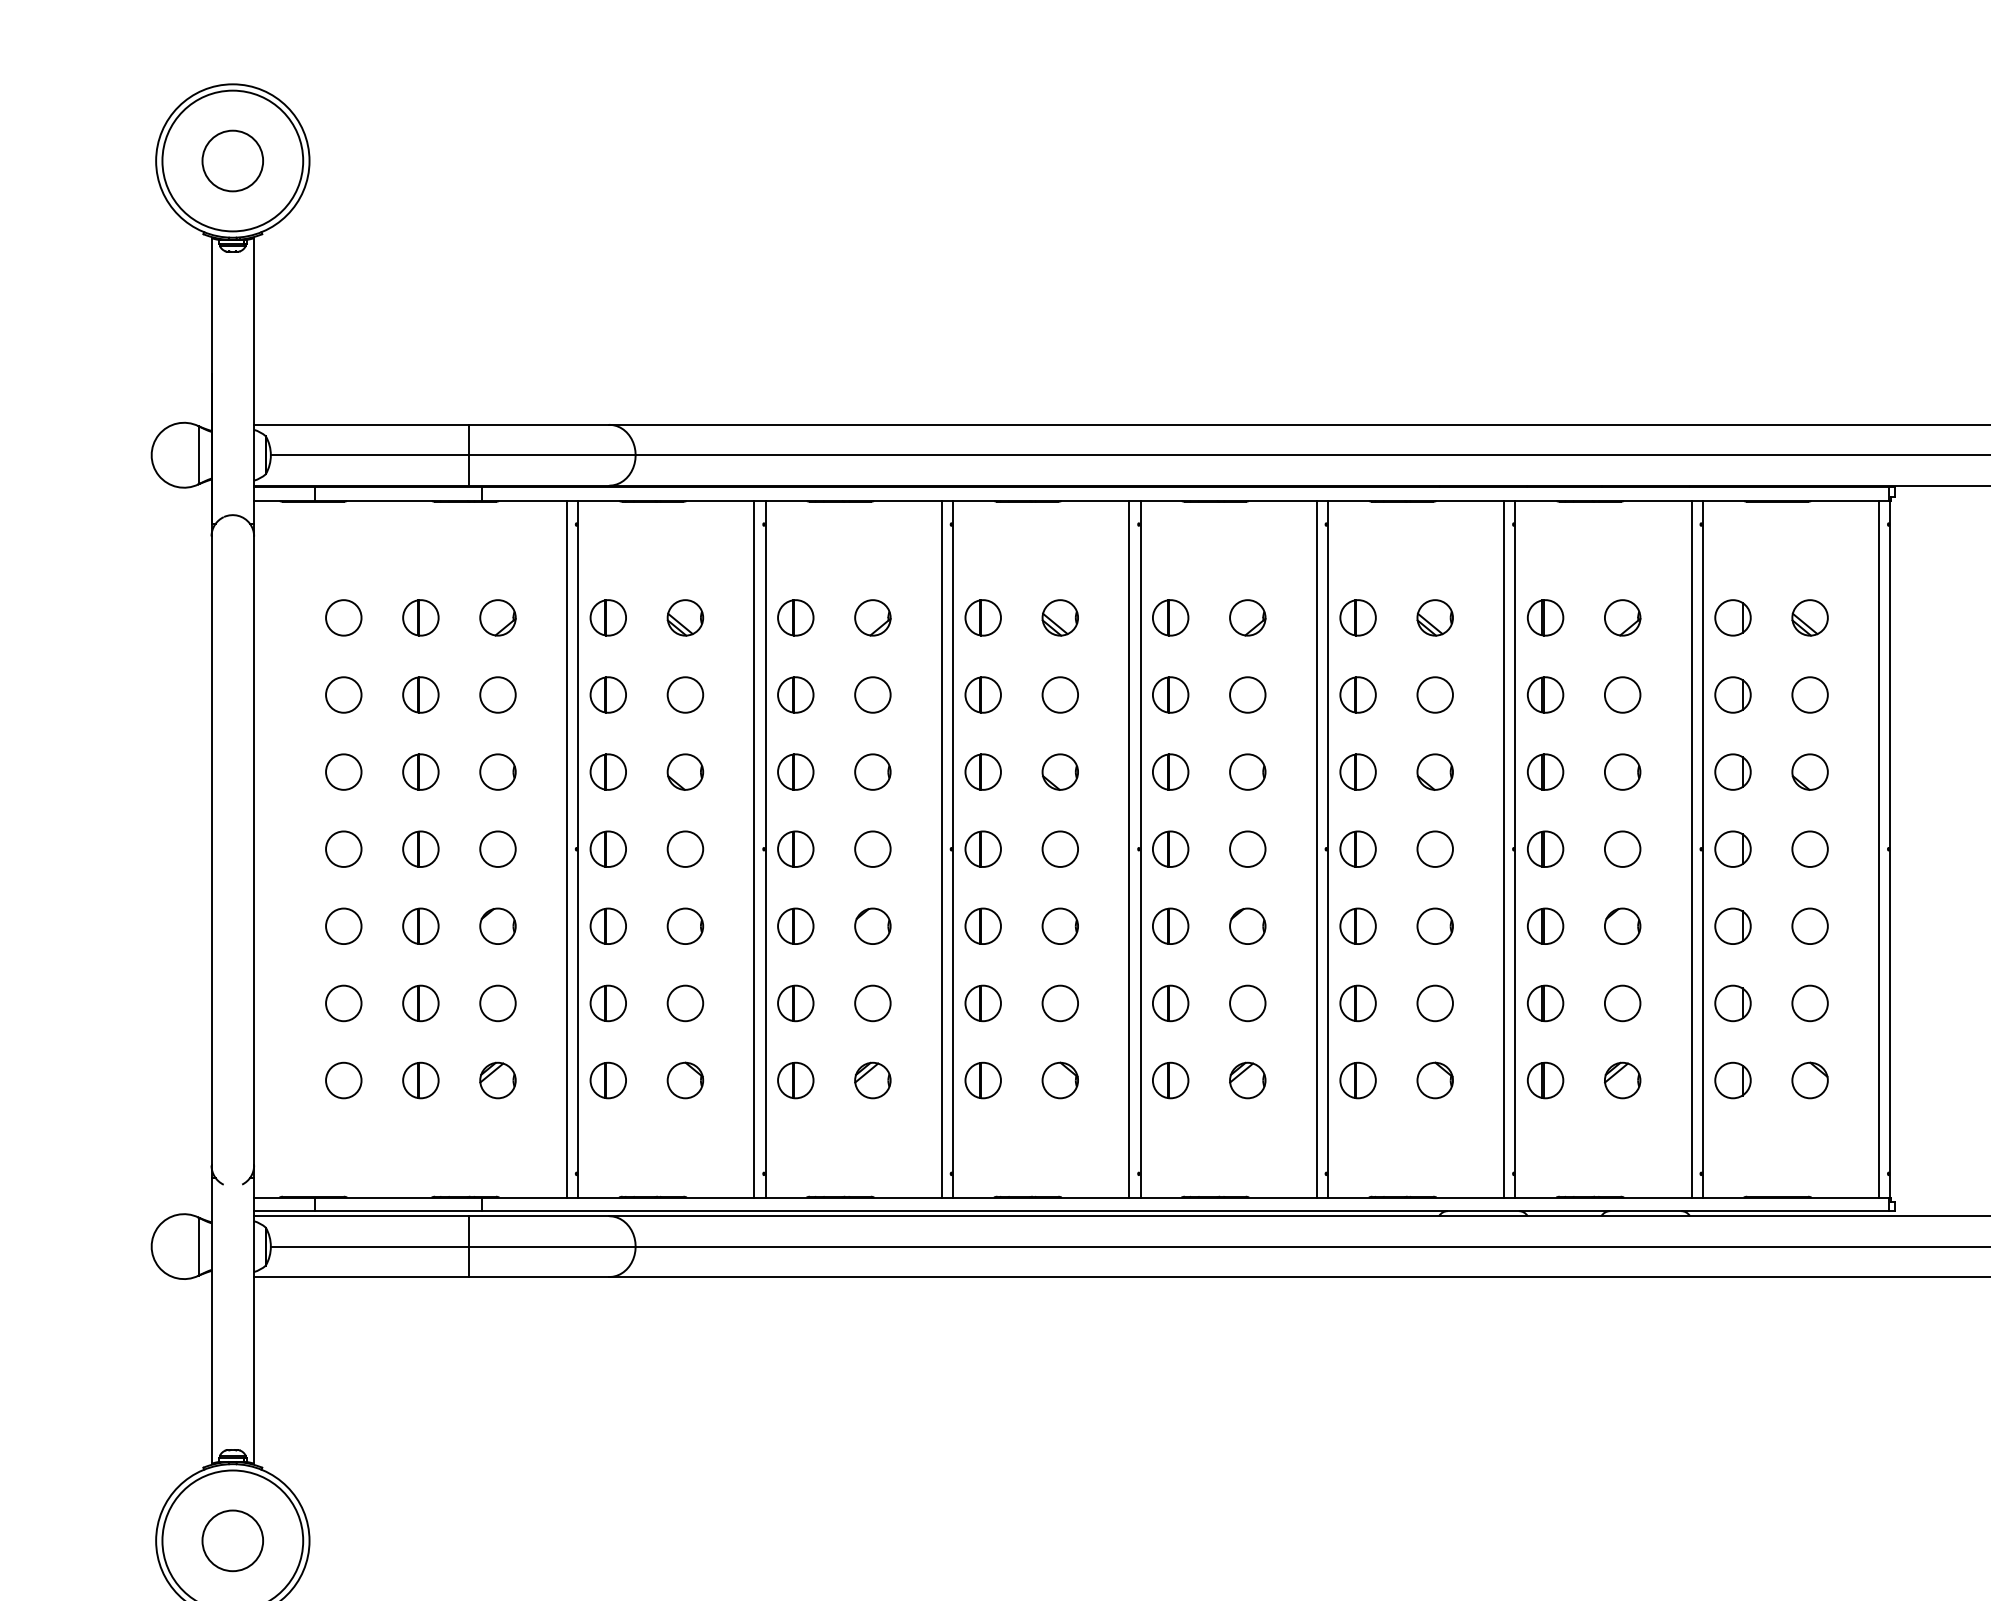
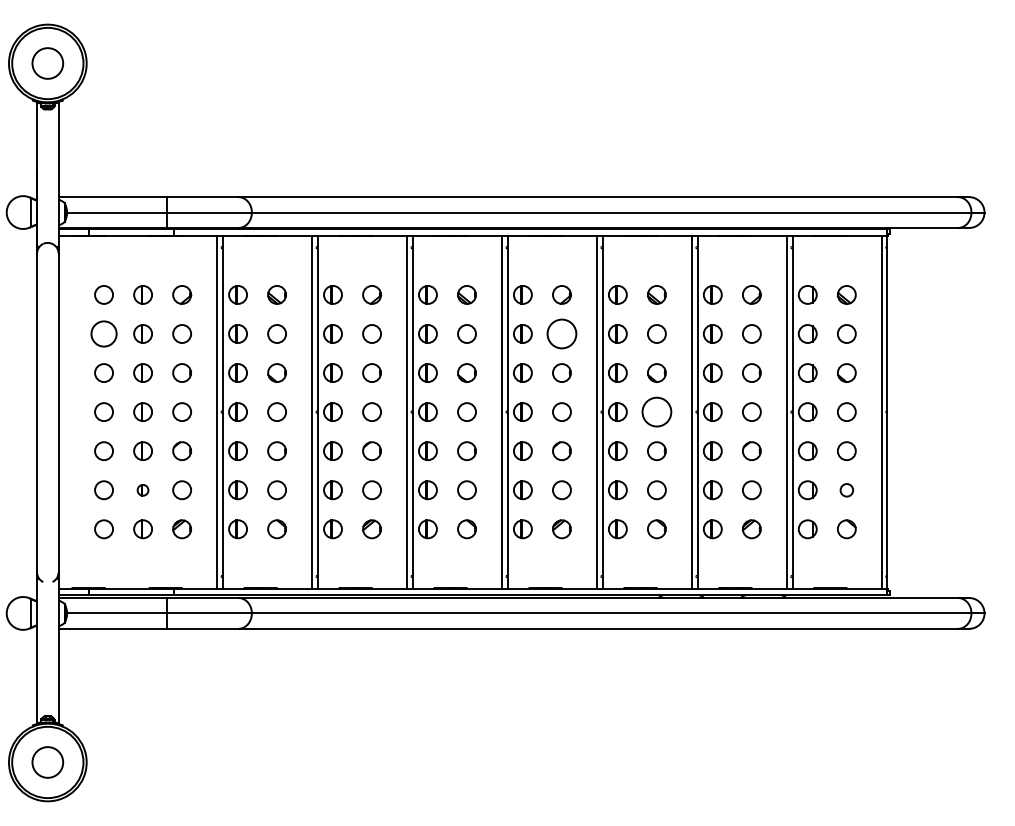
circle: (342, 694) -> (103, 333), size x1.4
circle: (1246, 695) -> (561, 334), size x1.6
circle: (1434, 849) -> (656, 412), size x1.6
part: (419, 1003) -> (142, 490), size x0.6
circle: (1809, 1003) -> (846, 490), size x0.7

